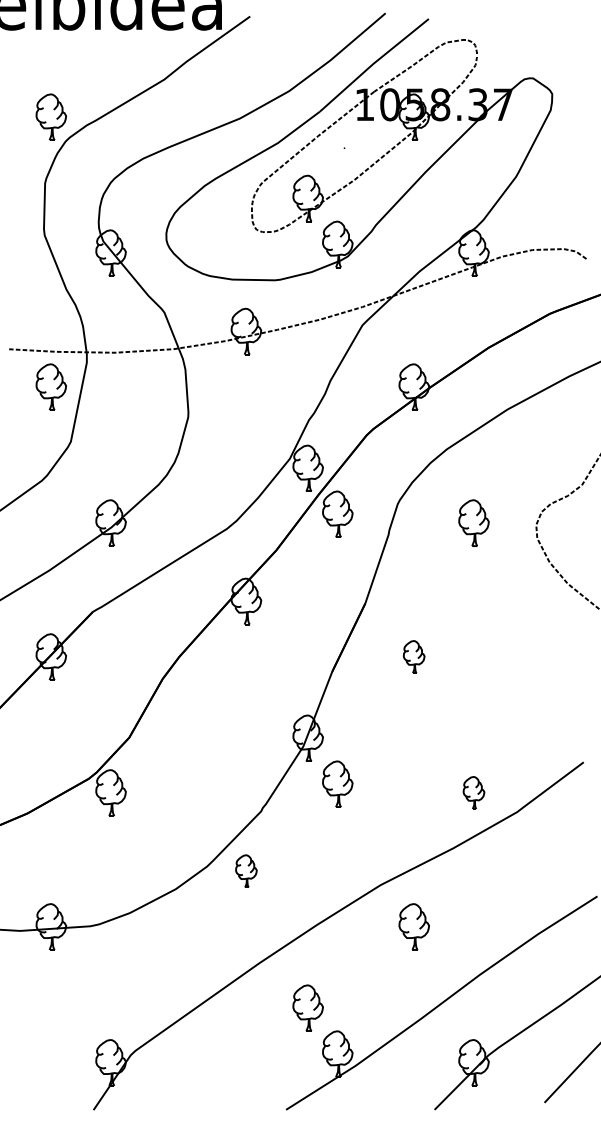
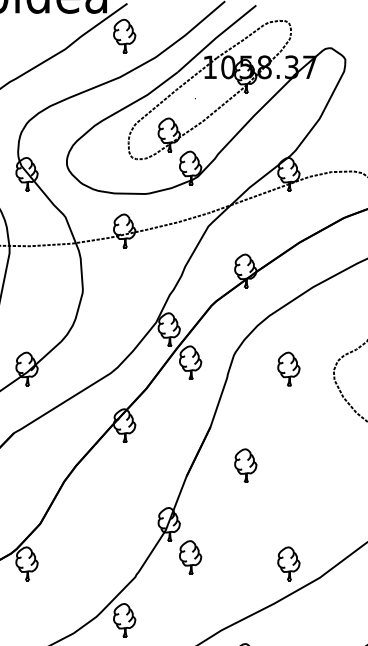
part: (246, 61) -> (124, 36), added
part: (413, 656) -> (245, 465), size x1.43
part: (473, 792) -> (288, 563), size x1.43
part: (246, 870) -> (124, 619), size x1.43

